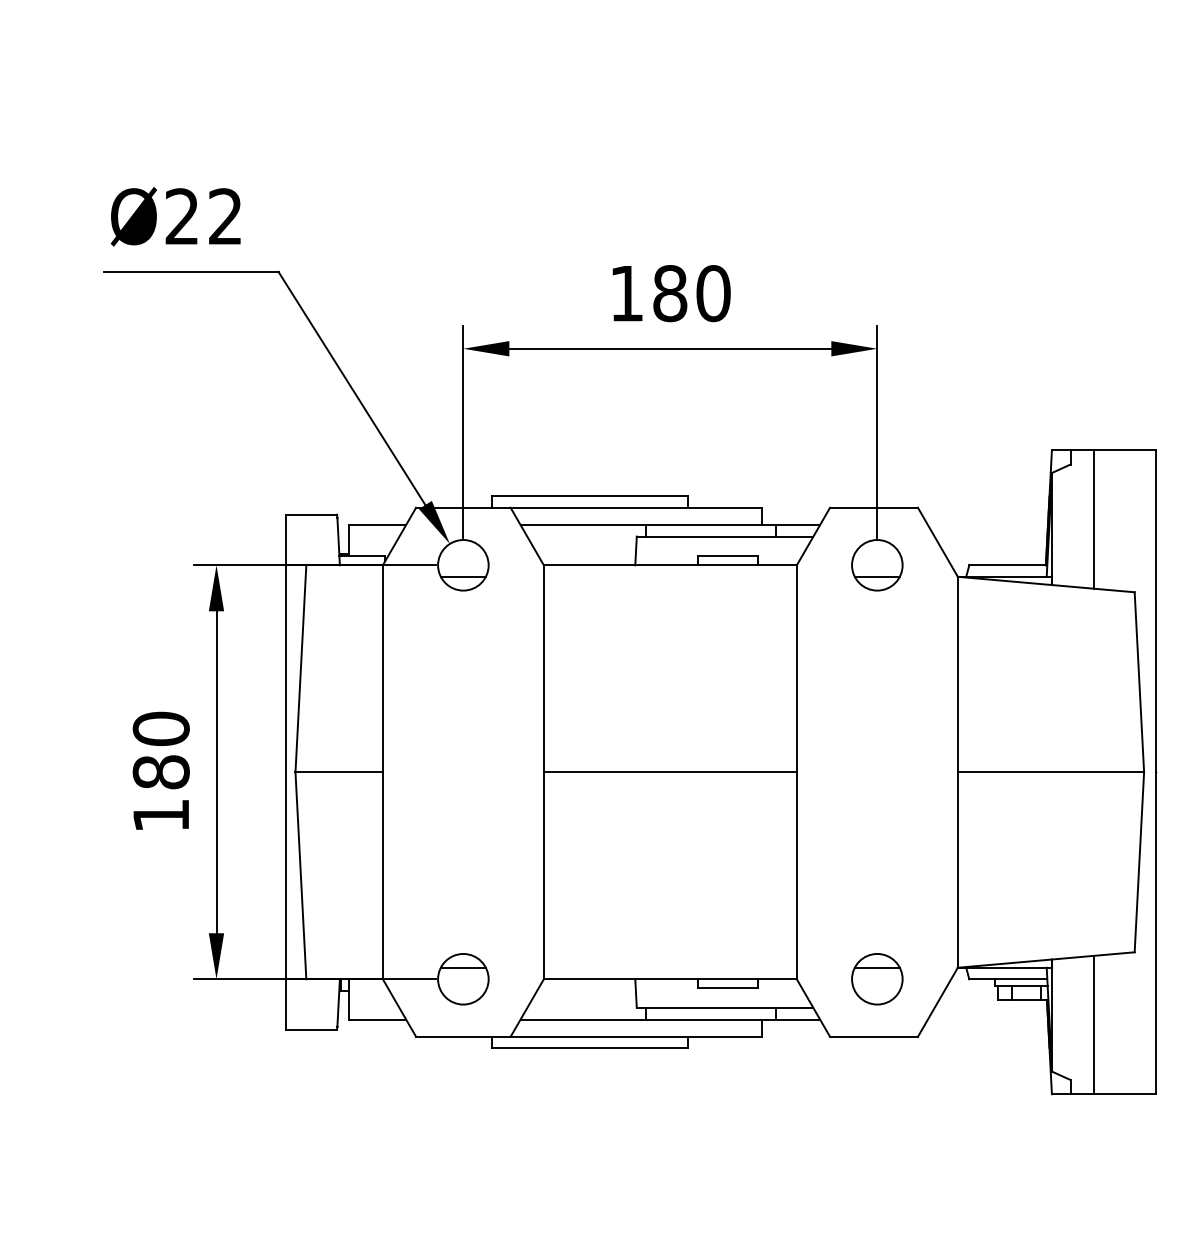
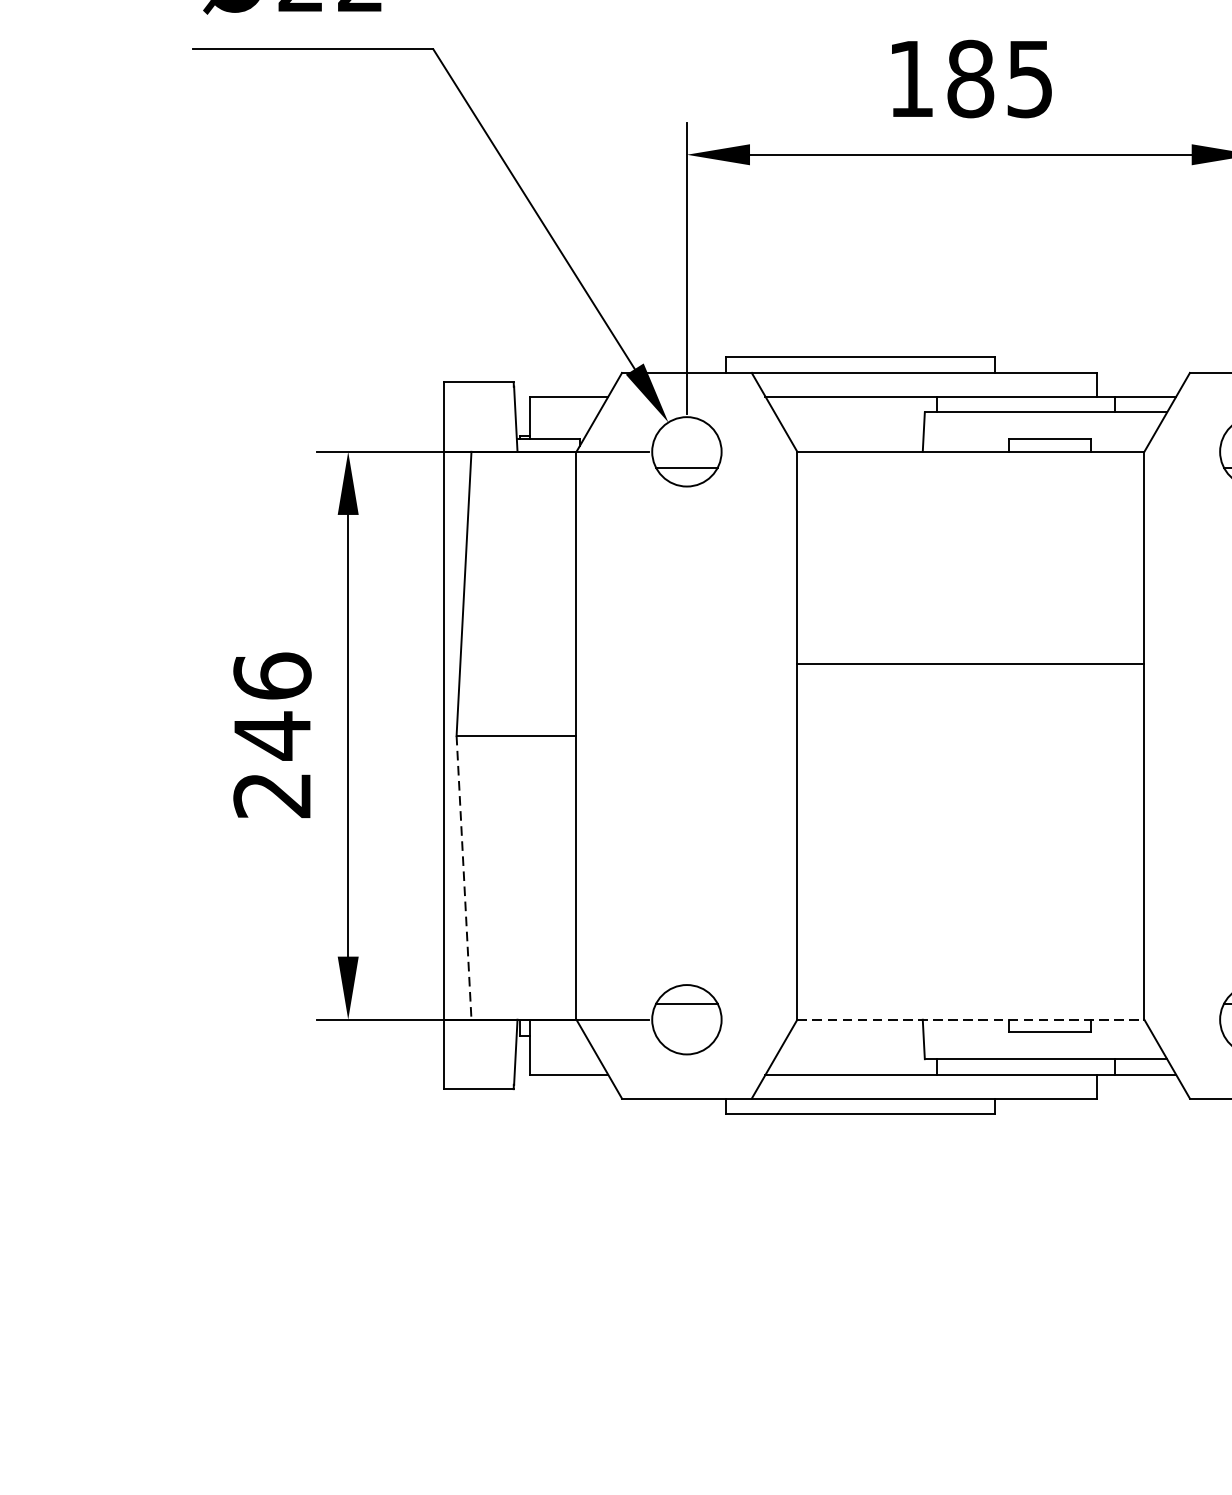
text: (713, 293) -> (1030, 78), 180 -> 185
text: (160, 771) -> (271, 734), 180 -> 246
line: (669, 772) -> (969, 664), moved
line: (300, 875) -> (463, 877), solid -> dashed
line: (670, 979) -> (971, 1020), solid -> dashed

